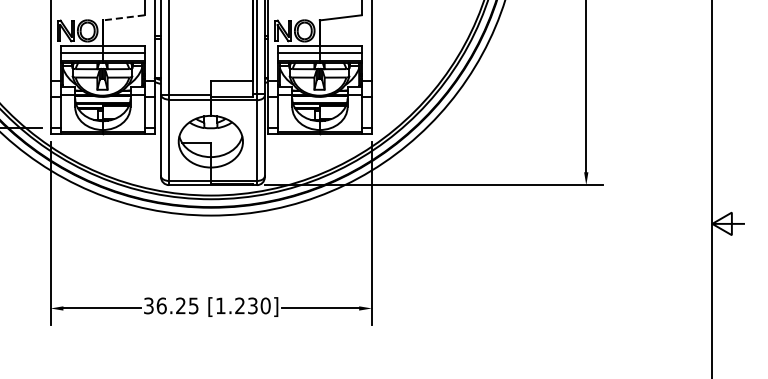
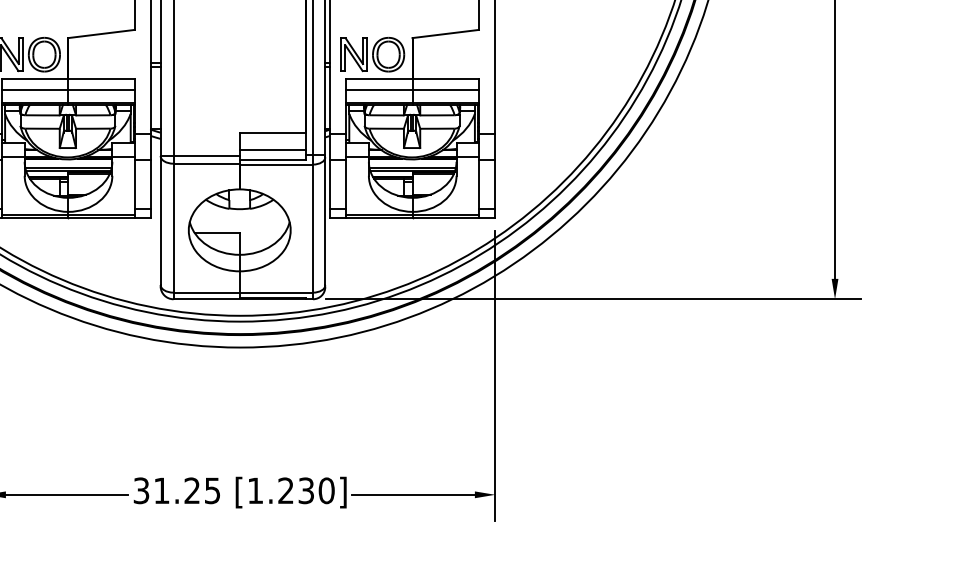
line: (123, 17) -> (101, 33), dashed -> solid
line: (231, 90) -> (272, 149), added
text: (161, 305) -> (161, 490), 36.25 -> 31.25

